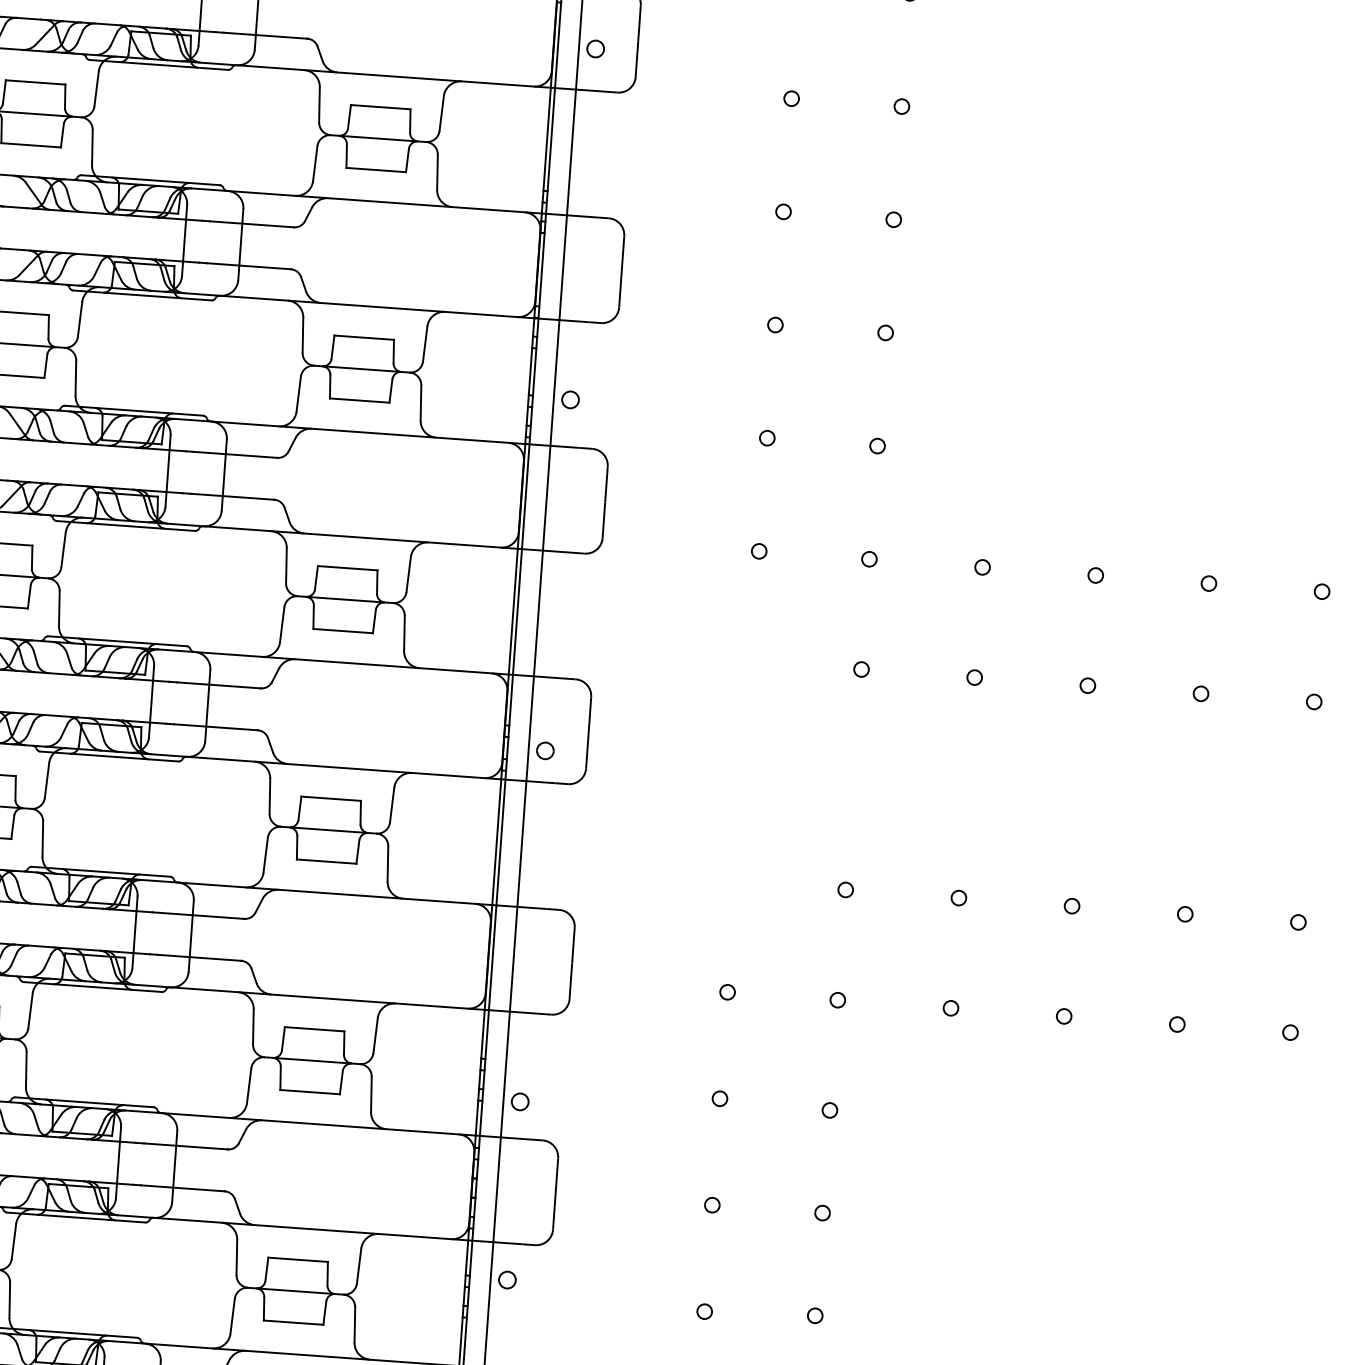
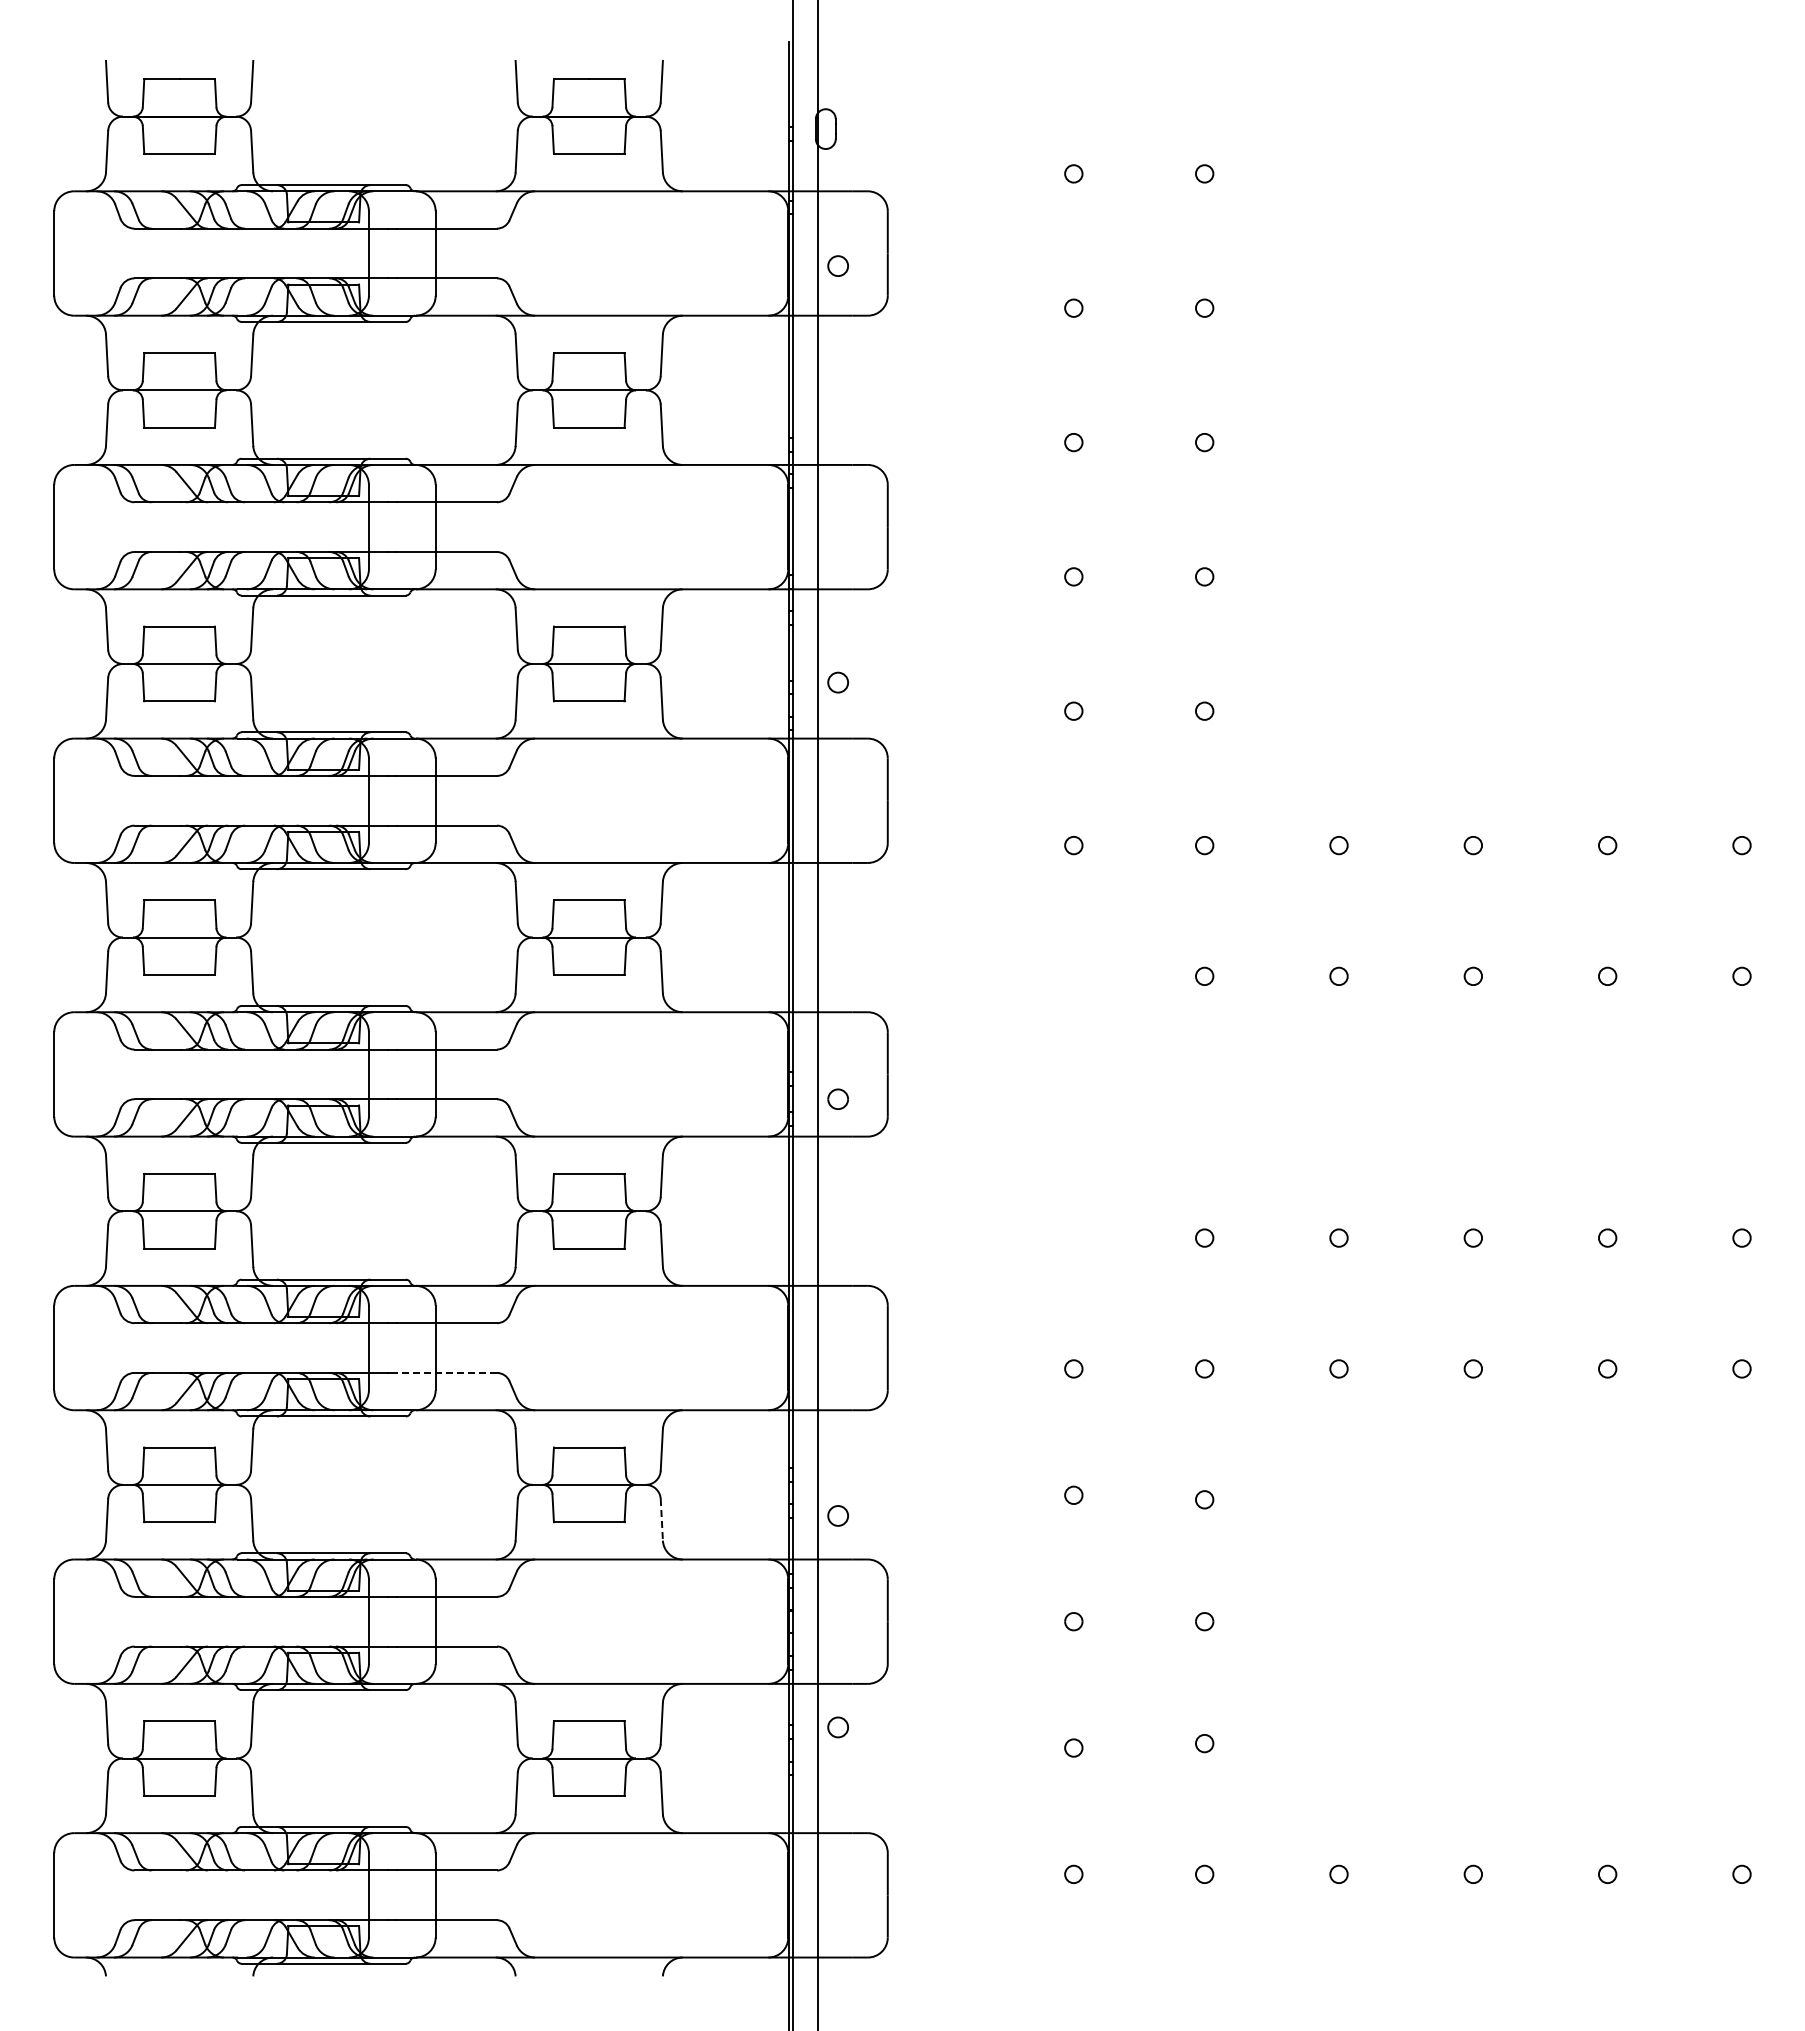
line: (199, 957) -> (447, 1372), solid -> dashed
line: (371, 1094) -> (661, 1519), solid -> dashed

